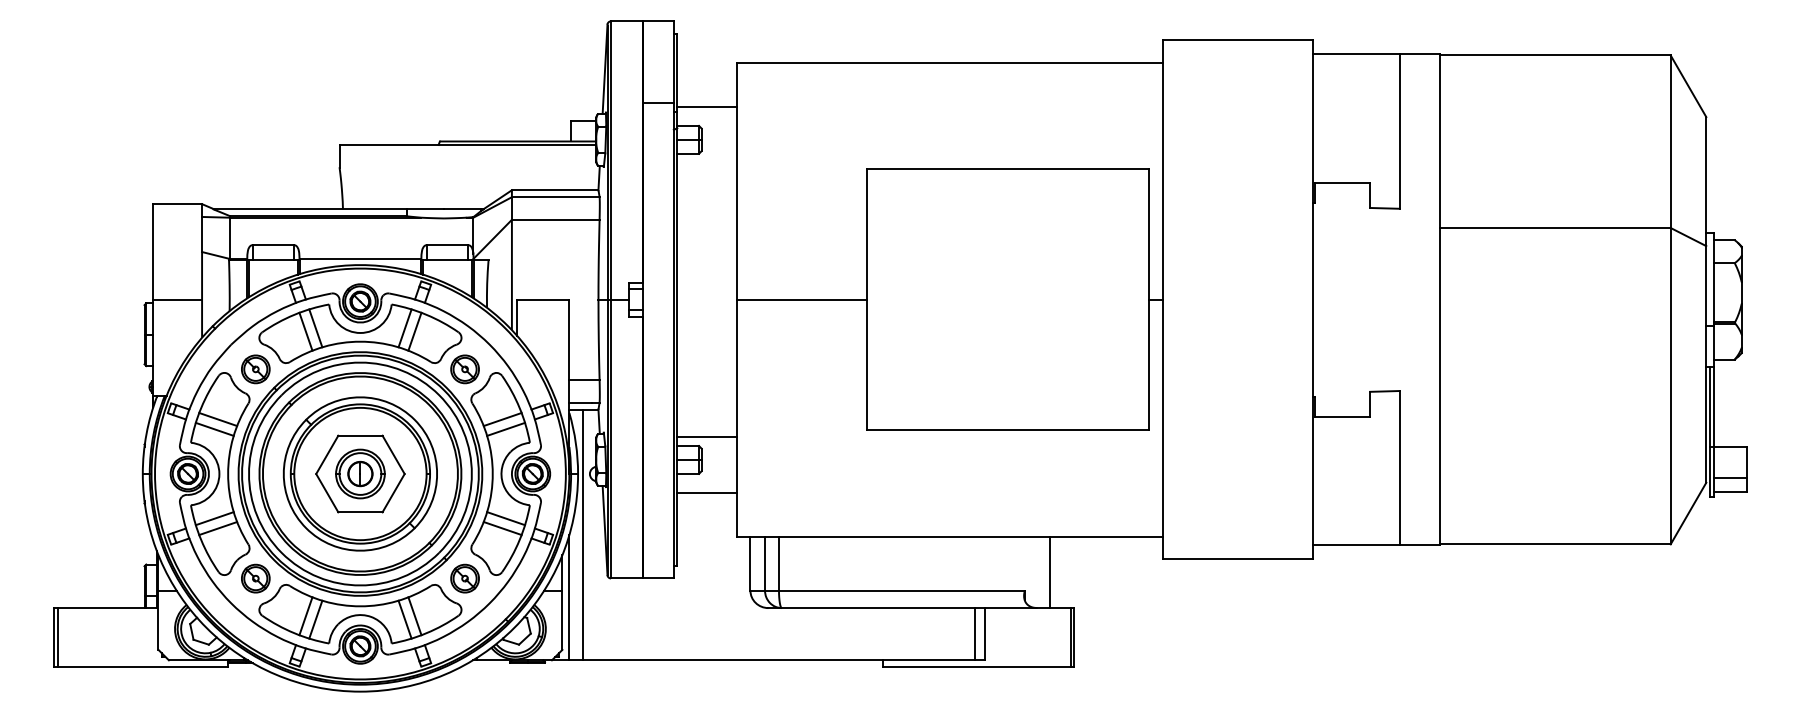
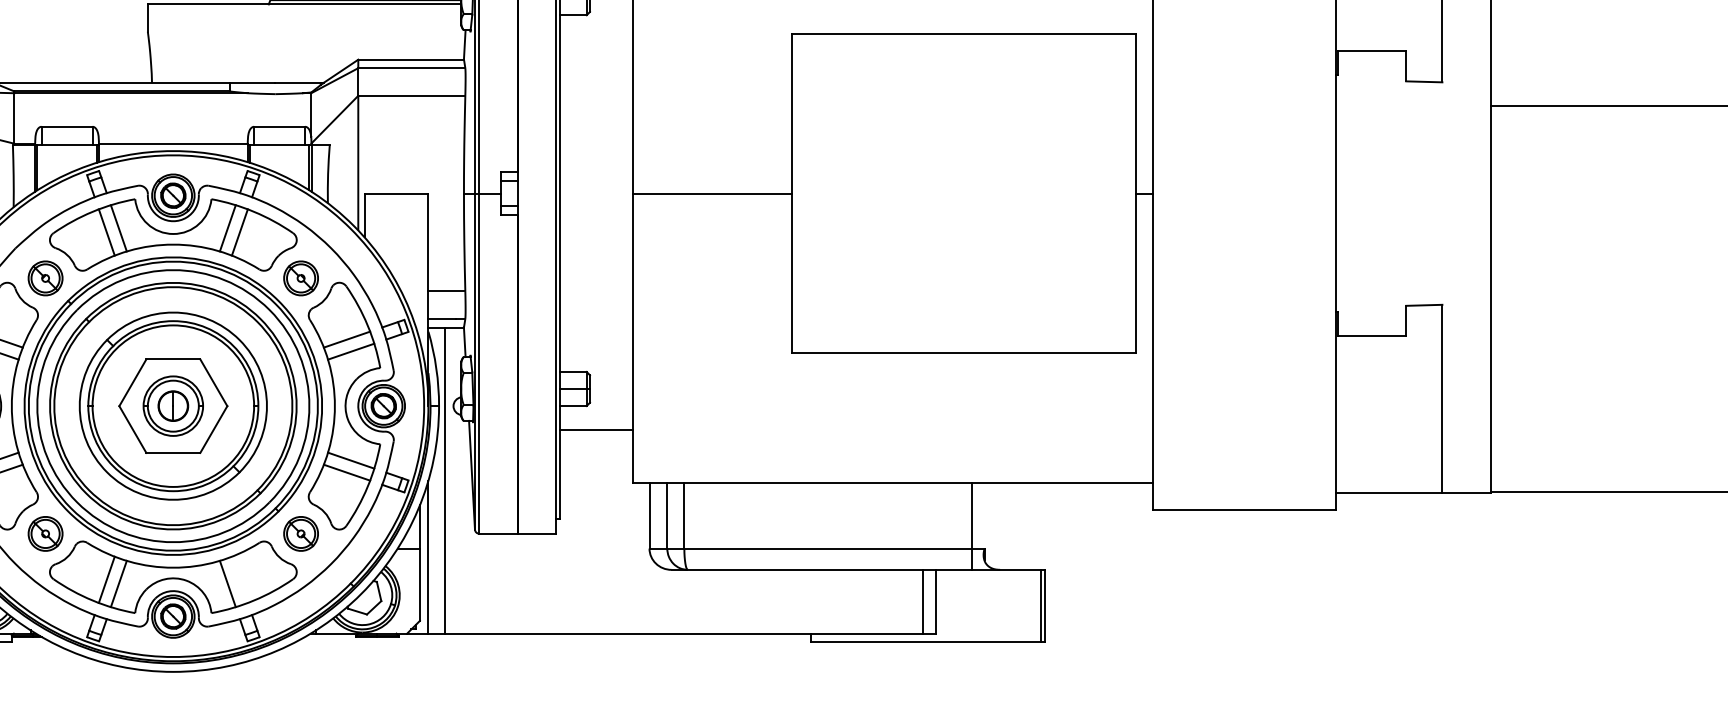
line: (706, 436) -> (595, 360), removed
line: (1049, 572) -> (971, 526), moved
line: (414, 616) -> (239, 580), removed

